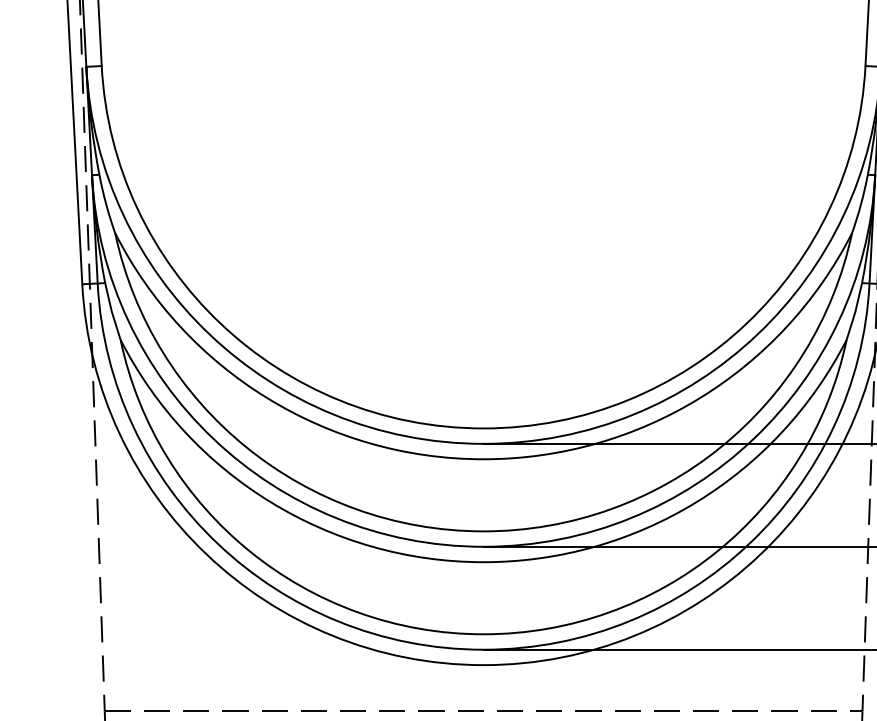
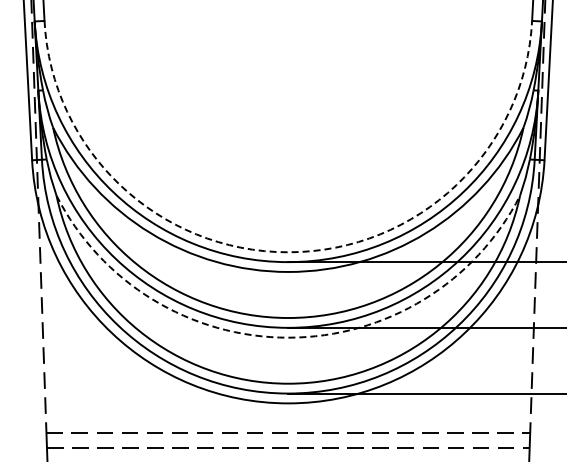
arc: (483, 428) -> (288, 252), solid -> dashed
arc: (483, 561) -> (288, 337), solid -> dashed

